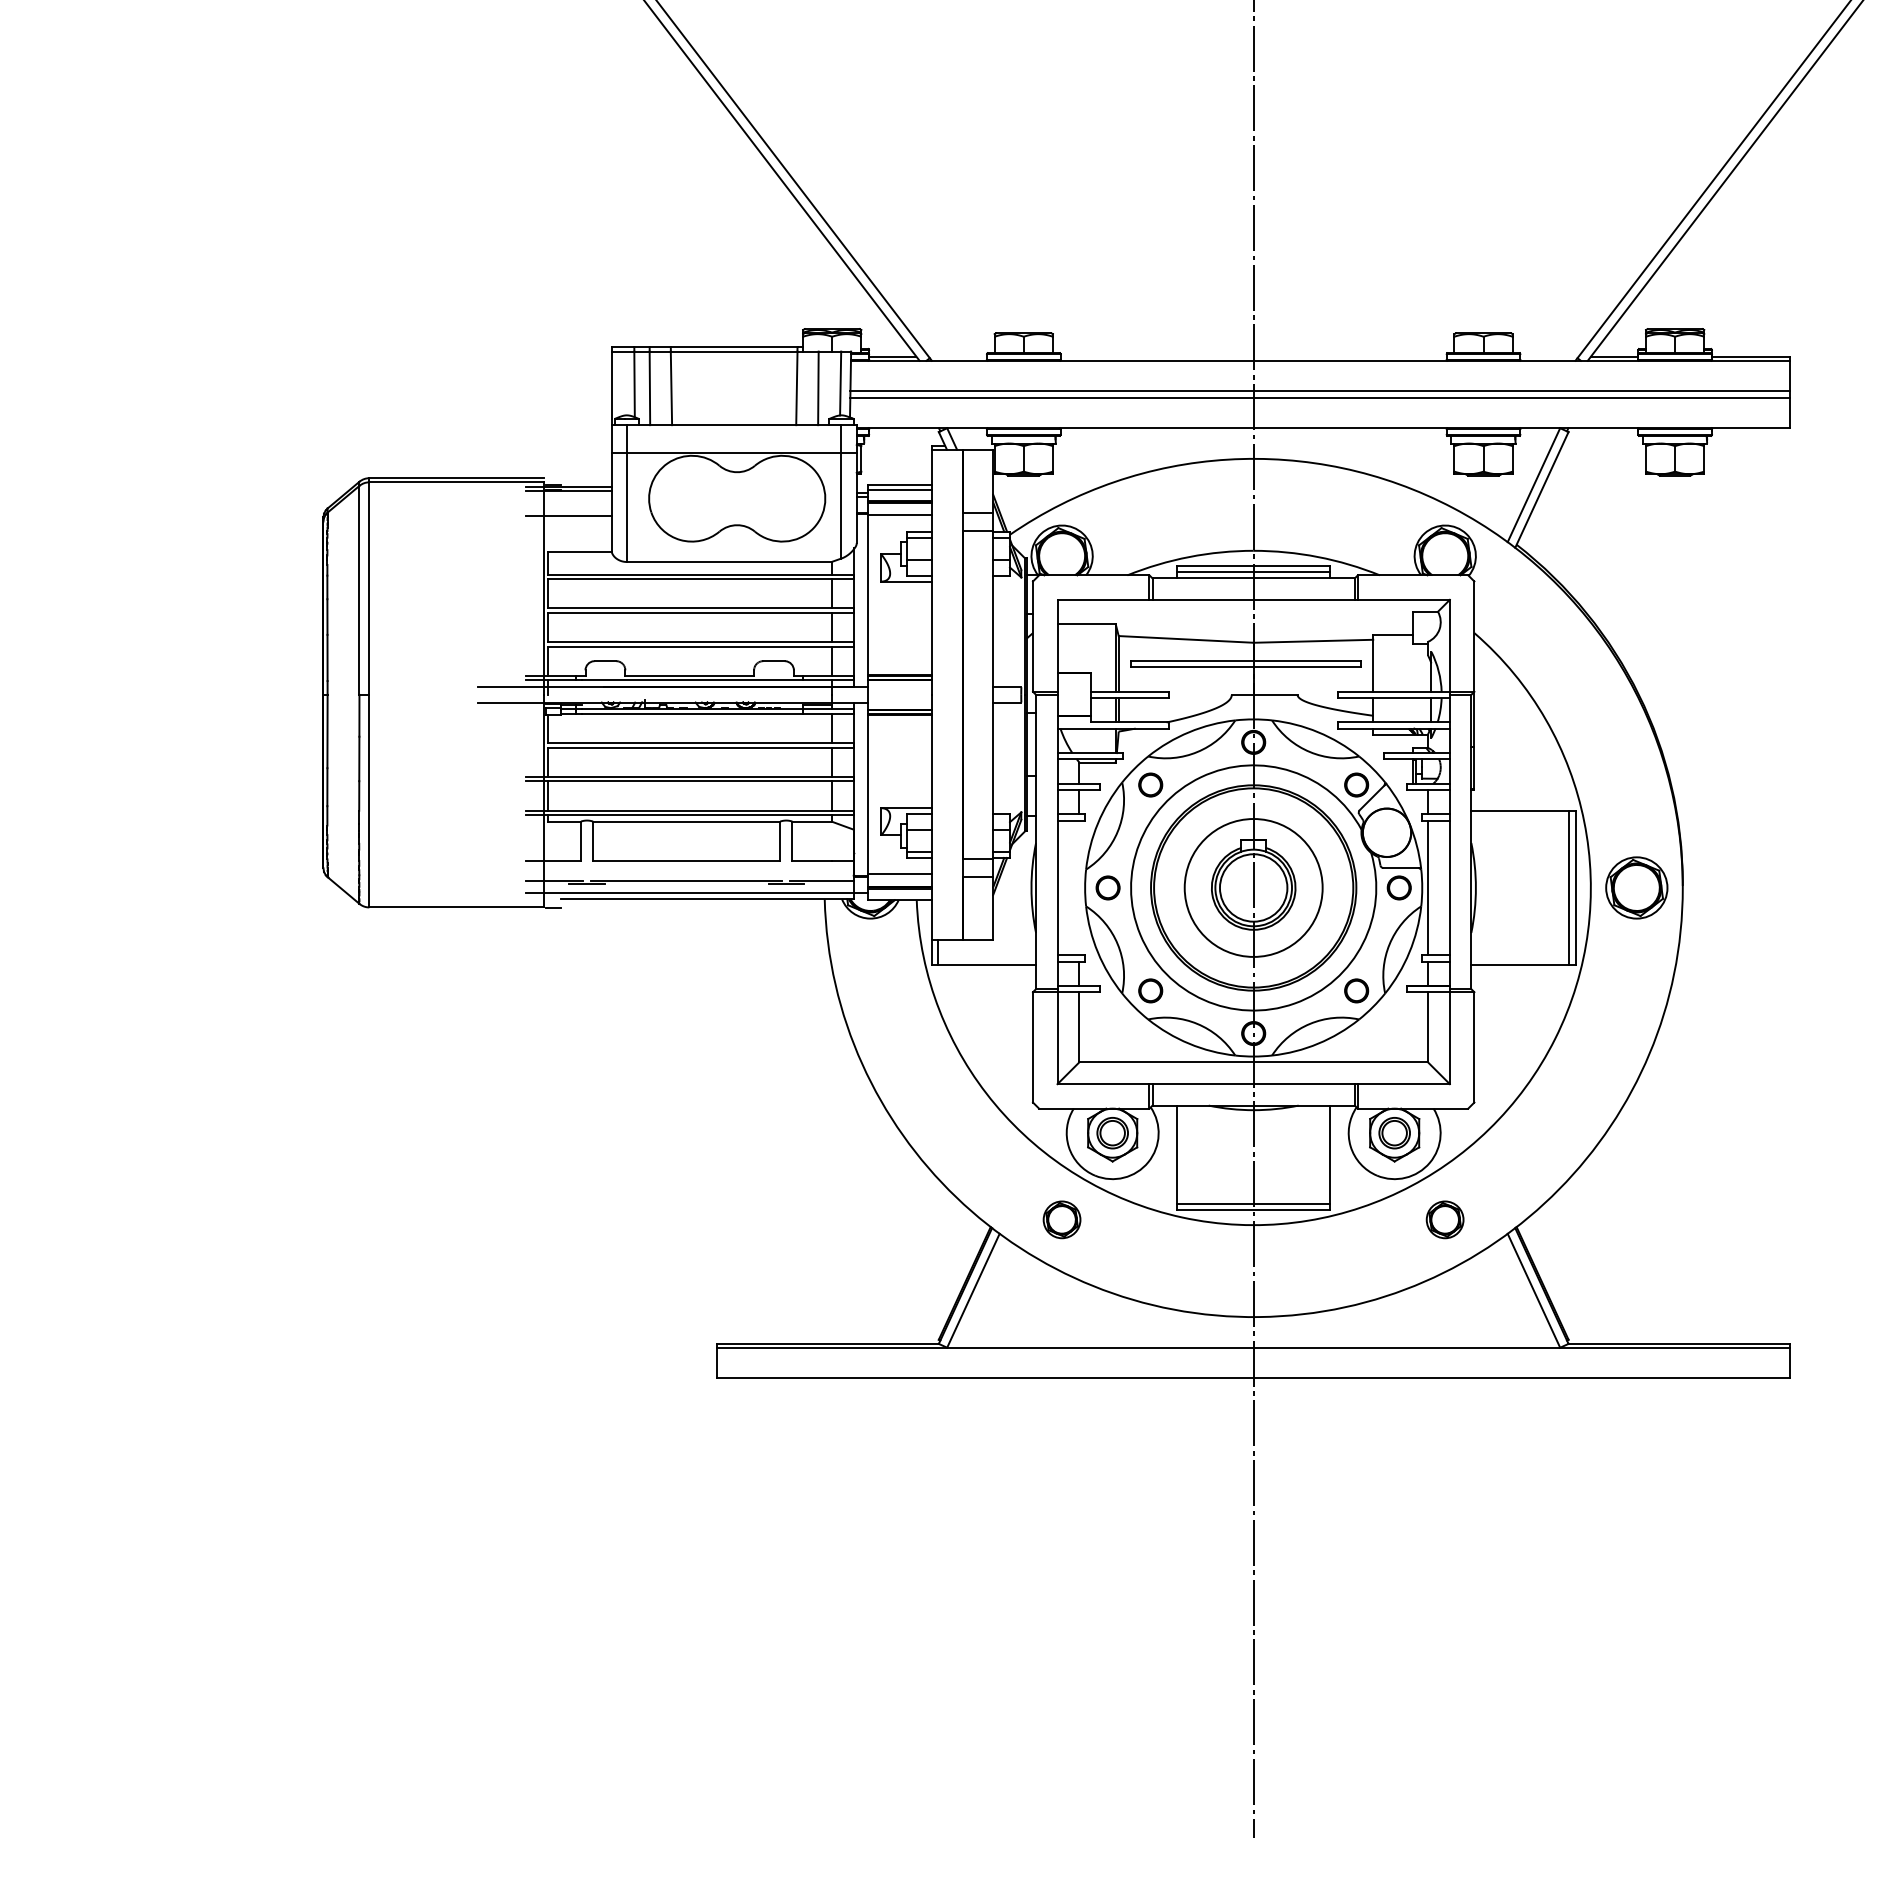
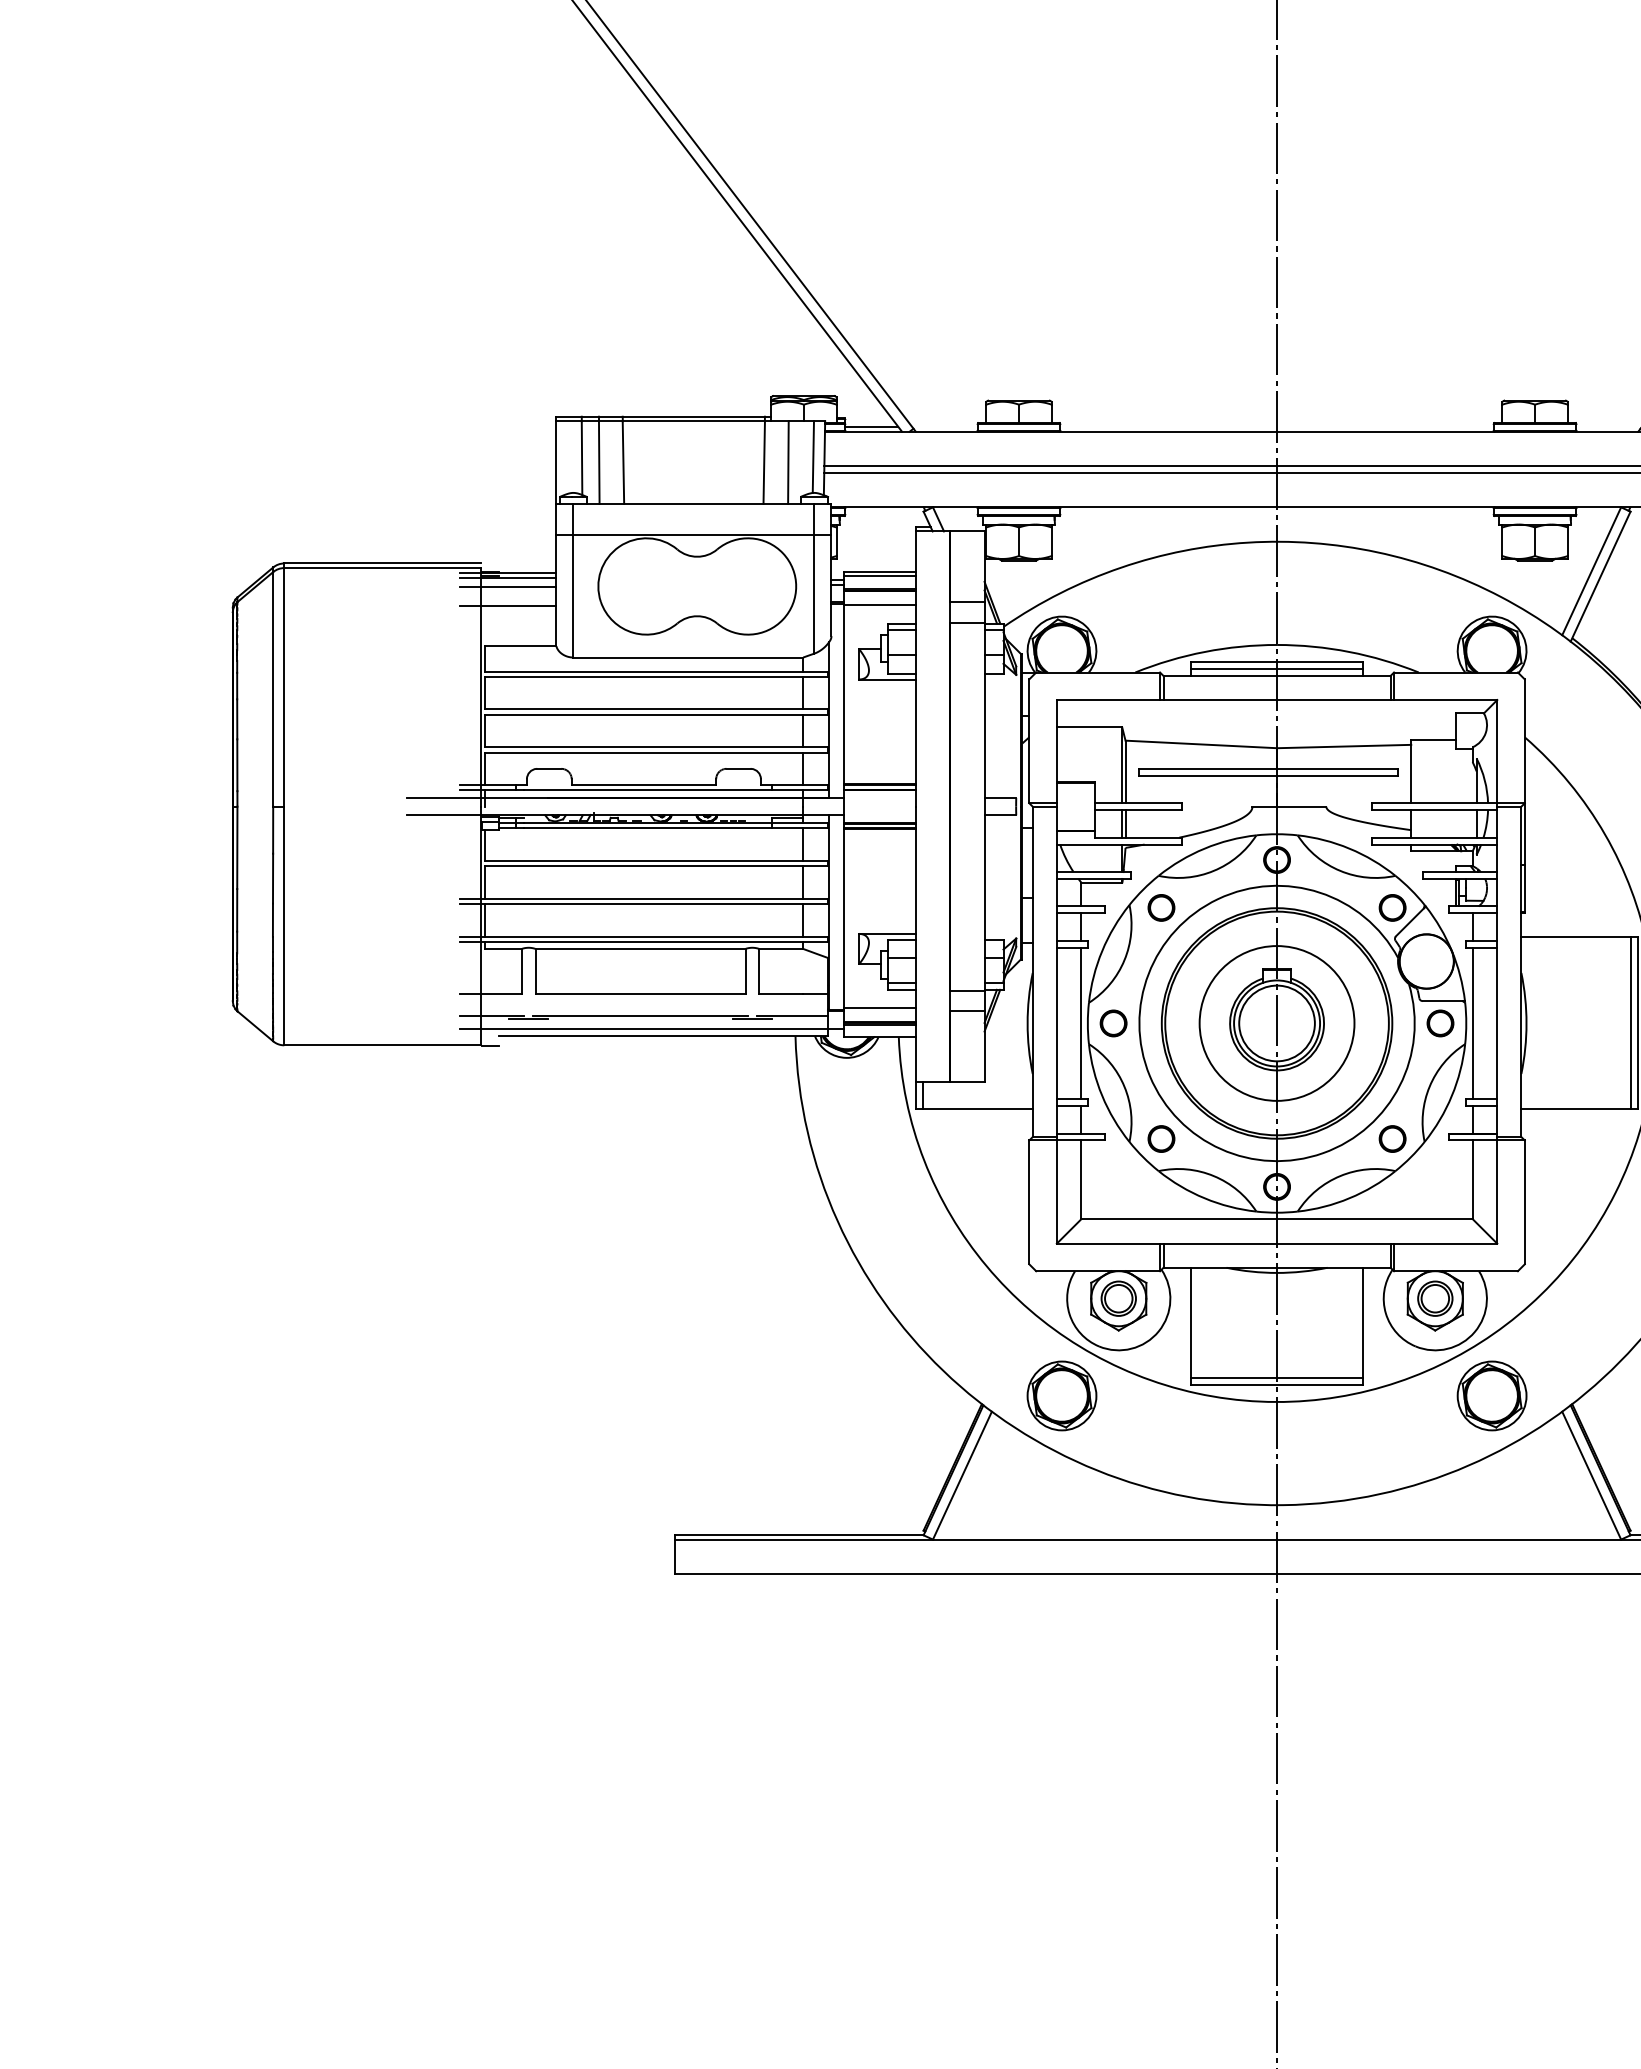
line: (568, 498) -> (507, 586), added
line: (1079, 887) -> (1081, 1022), added
part: (1061, 1219) -> (1061, 1395), size x1.67
part: (1444, 1219) -> (1491, 1395), size x1.67

